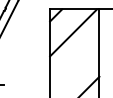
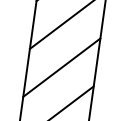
line: (74, 66) -> (61, 67), added

